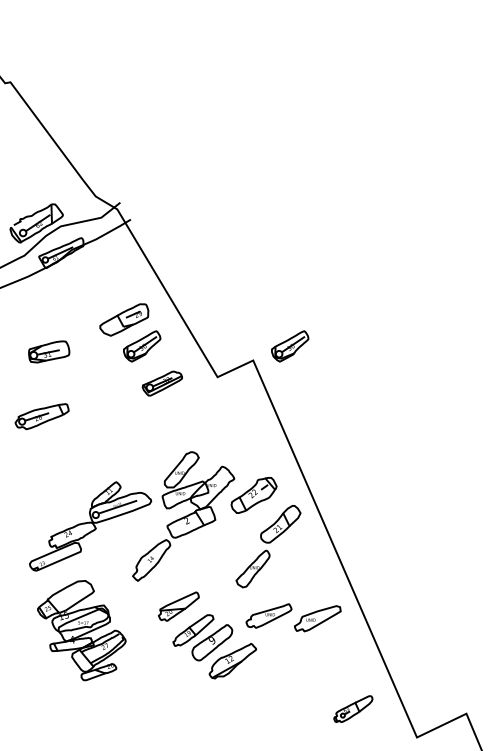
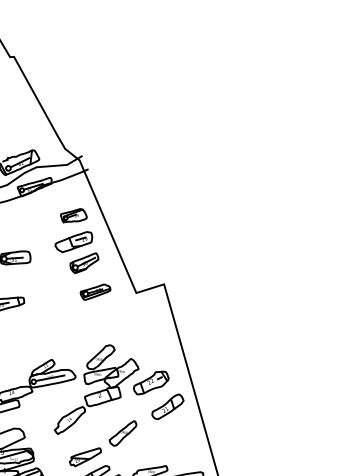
part: (119, 284) -> (73, 215), added
part: (290, 346) -> (192, 277), removed
part: (252, 568) -> (122, 432), moved

